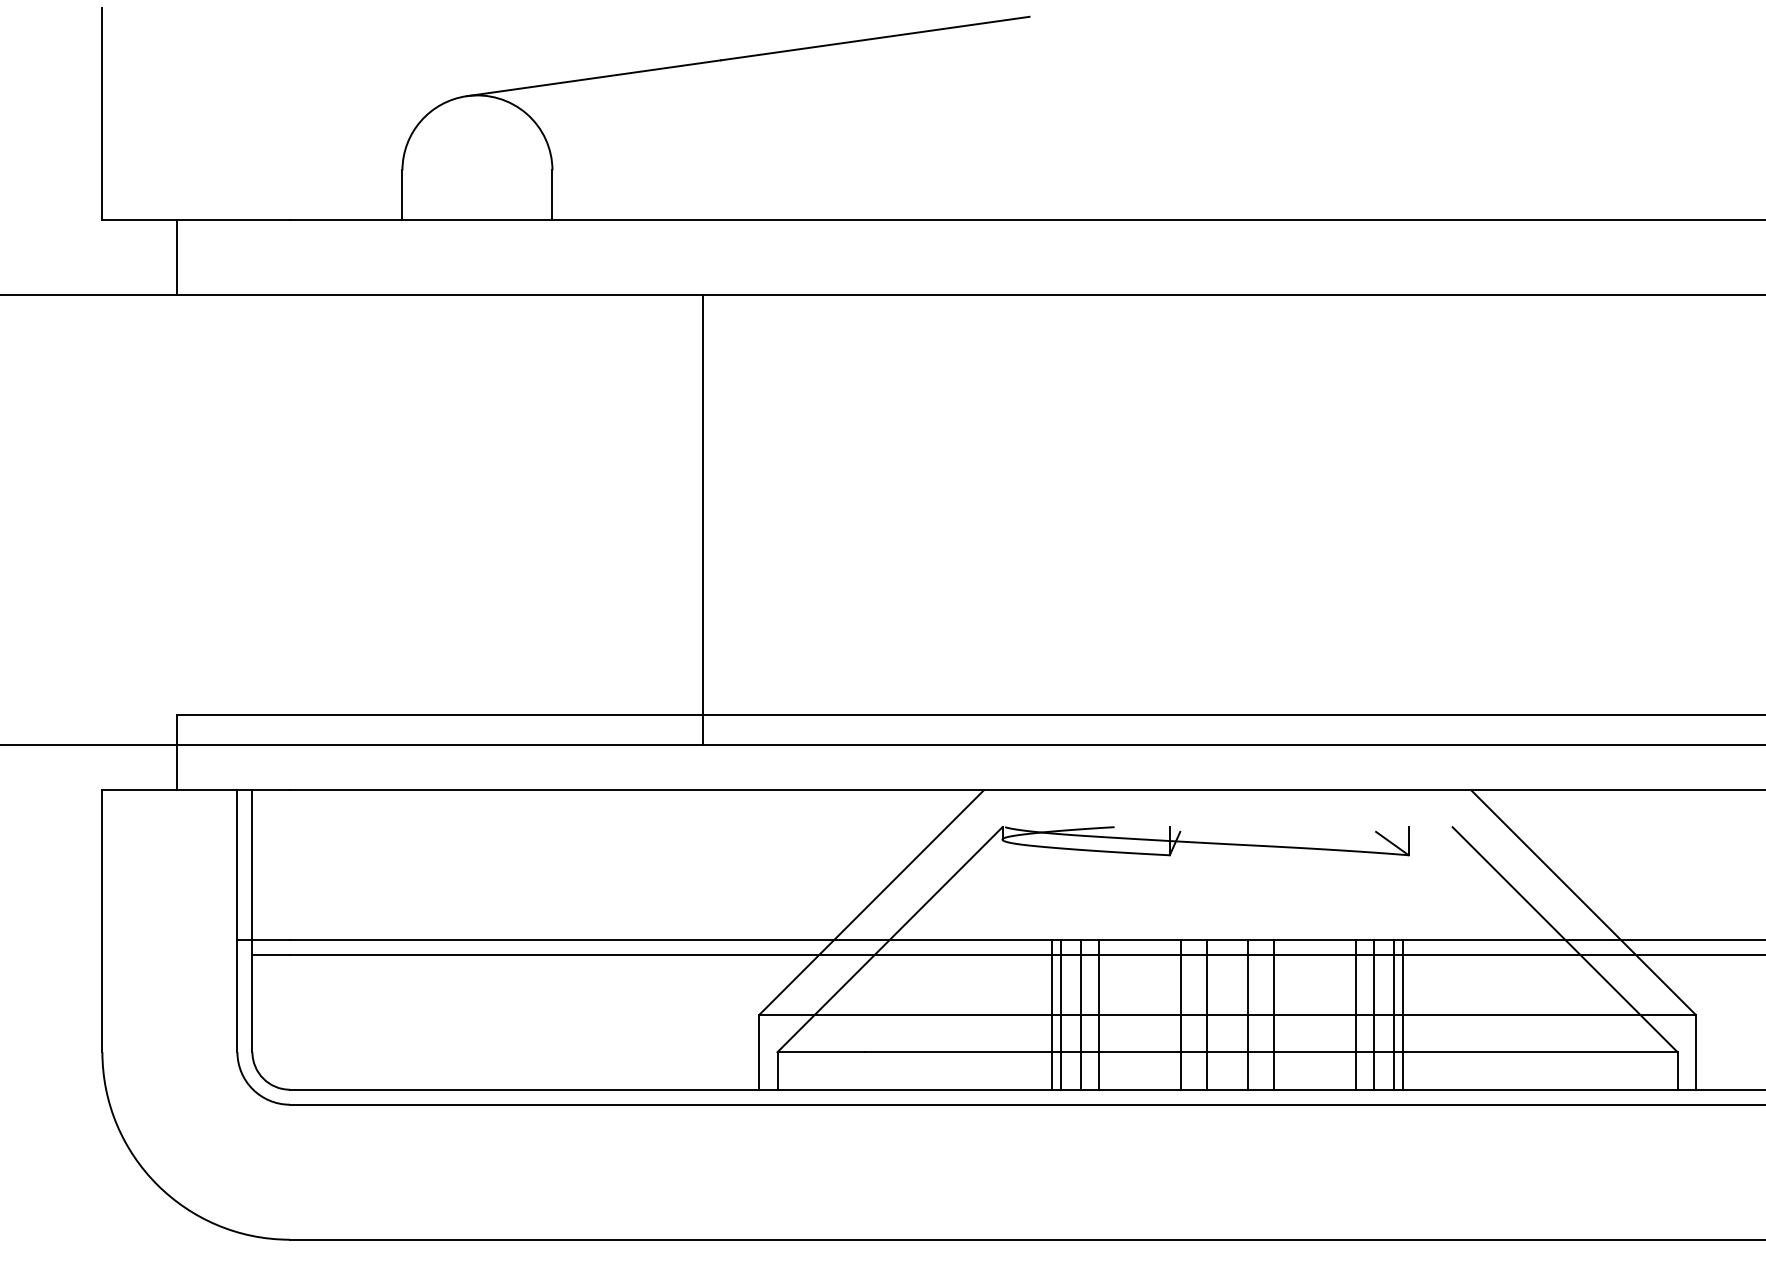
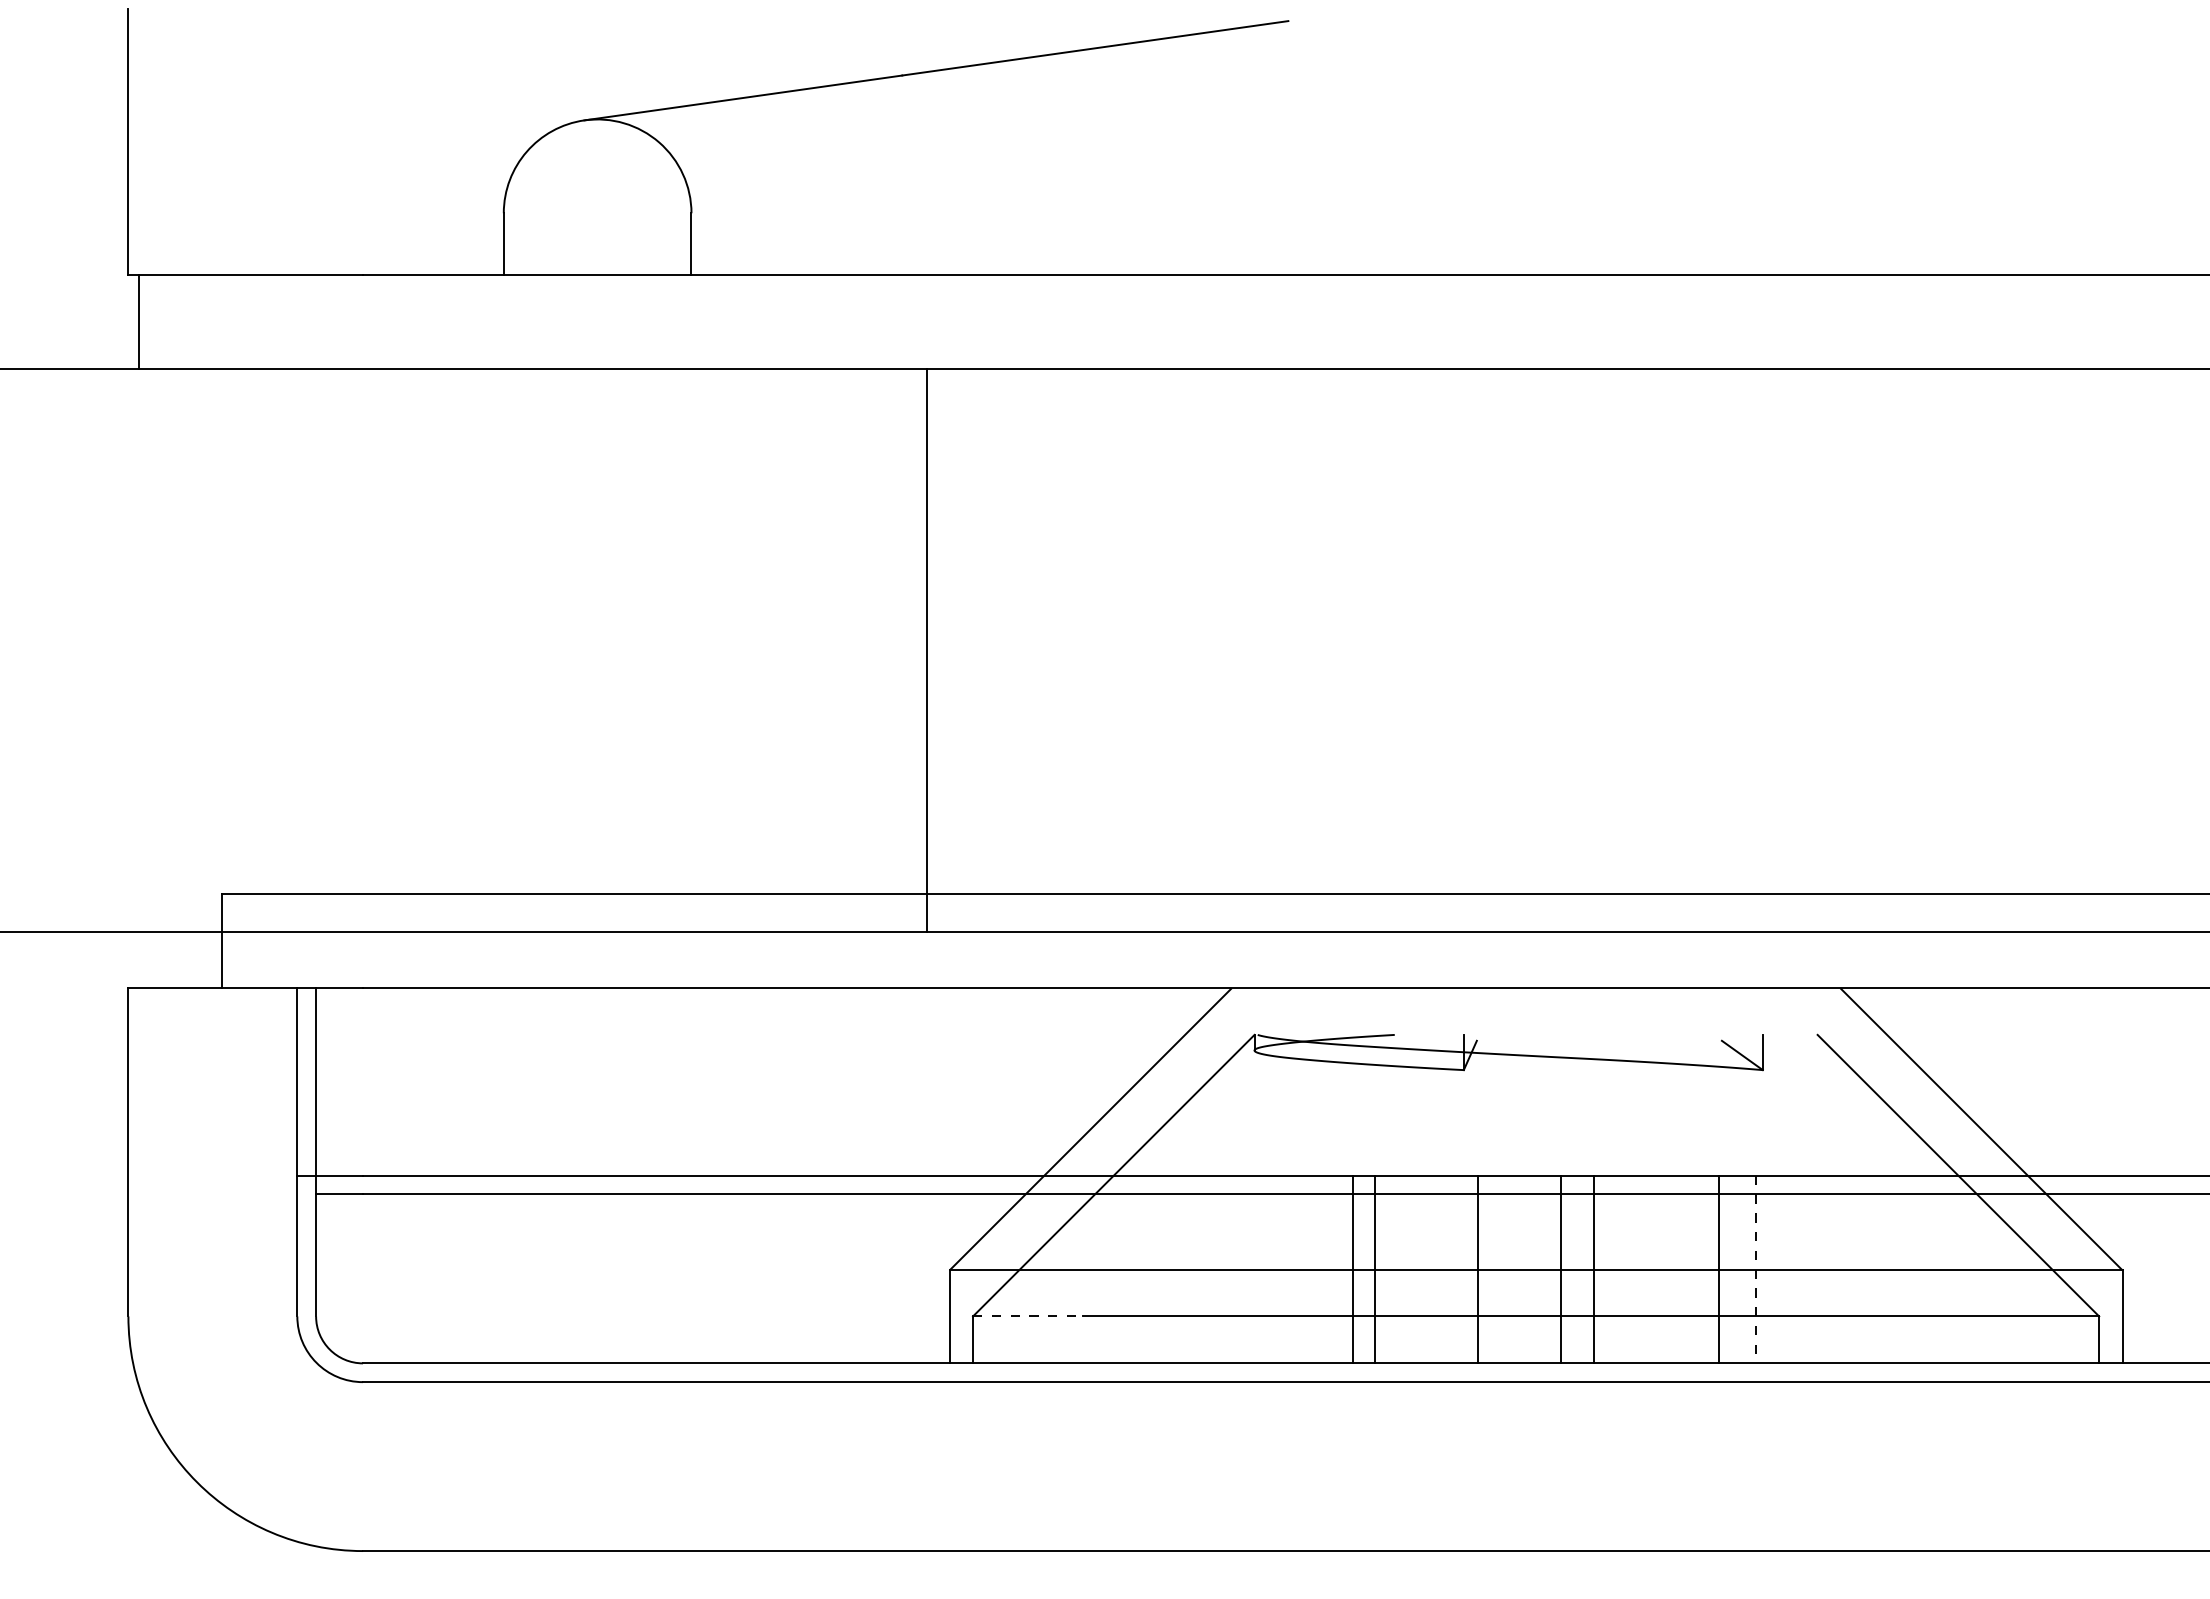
line: (177, 256) -> (139, 321), moved
line: (702, 519) -> (927, 649), moved
line: (1052, 1014) -> (1316, 1269), removed
line: (1060, 1014) -> (1327, 1269), removed
line: (1207, 1014) -> (1510, 1269), removed
line: (1356, 1014) -> (1697, 1269), removed
line: (1394, 1014) -> (1744, 1269), removed
line: (1402, 1014) -> (1755, 1269), solid -> dashed
line: (821, 1052) -> (1027, 1316), solid -> dashed

